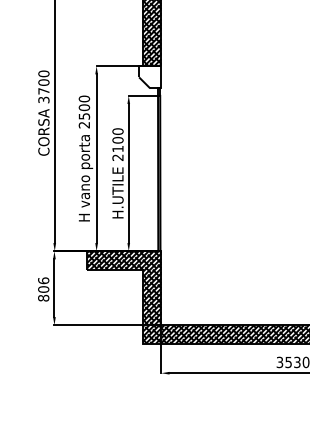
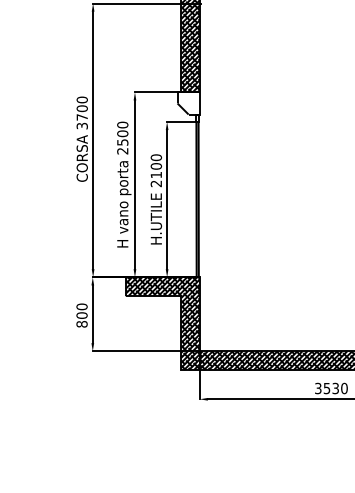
text: (43, 280) -> (81, 306), 806 -> 800

